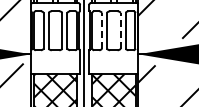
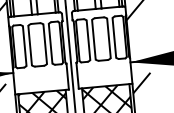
line: (102, 30) -> (88, 39), dashed -> solid
line: (120, 30) -> (108, 38), dashed -> solid

